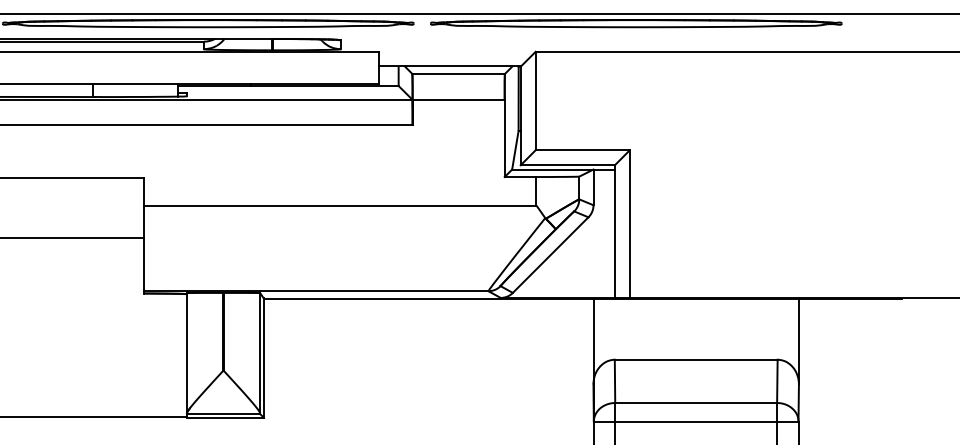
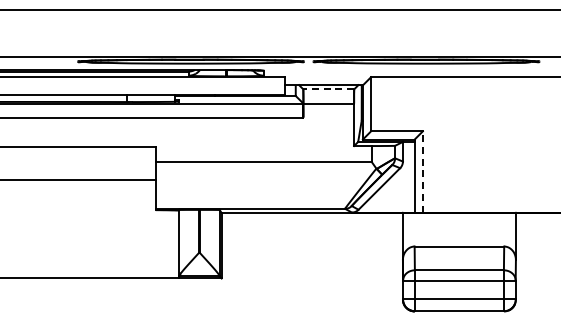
line: (458, 74) -> (328, 89), solid -> dashed
line: (629, 223) -> (422, 171), solid -> dashed

